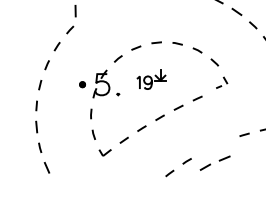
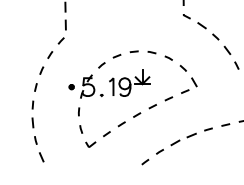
part: (151, 79) -> (129, 82), size x1.67
part: (222, 82) -> (189, 85), size x1.67
part: (214, 163) -> (183, 139), moved

